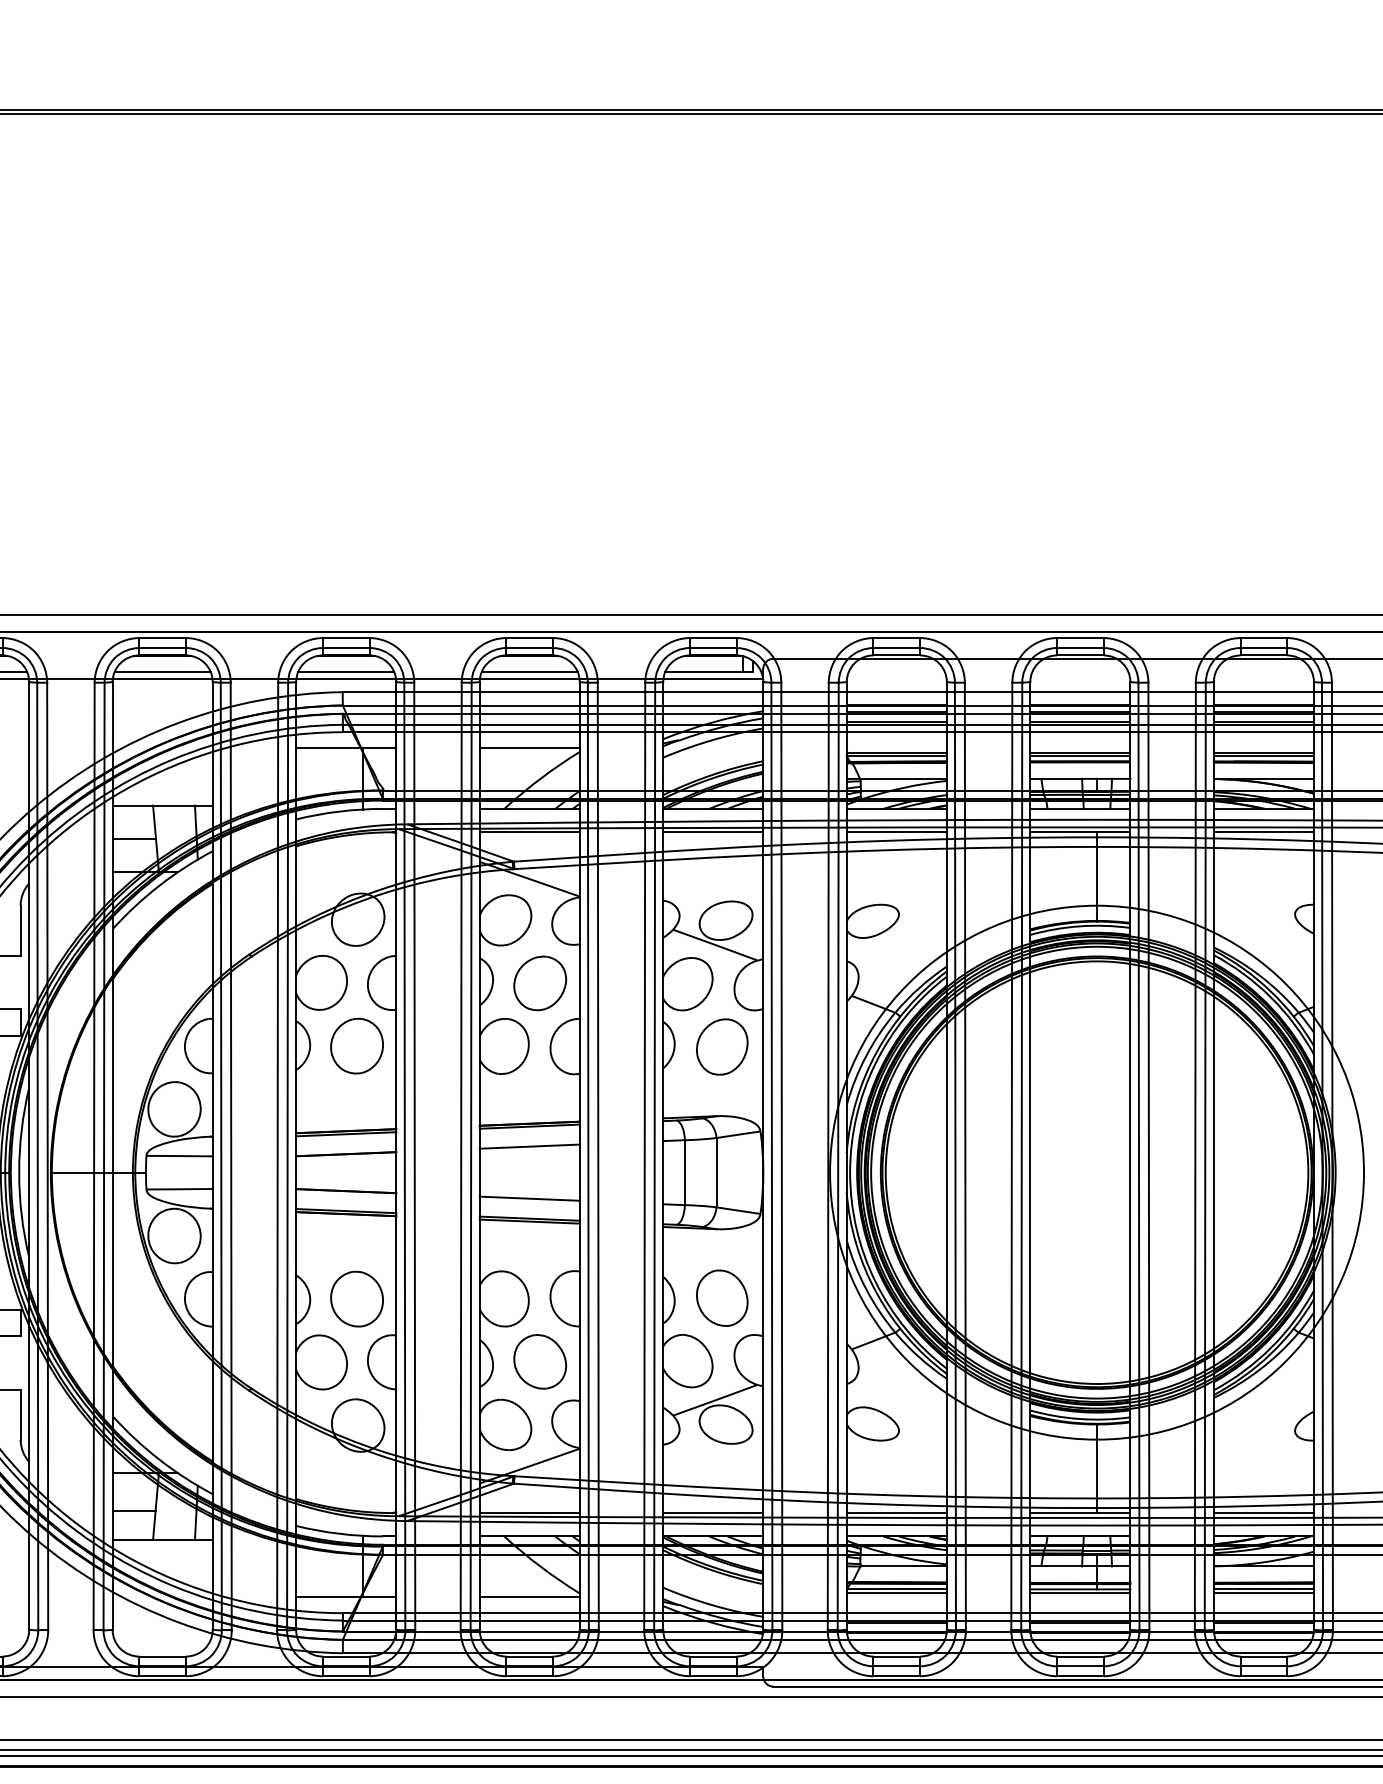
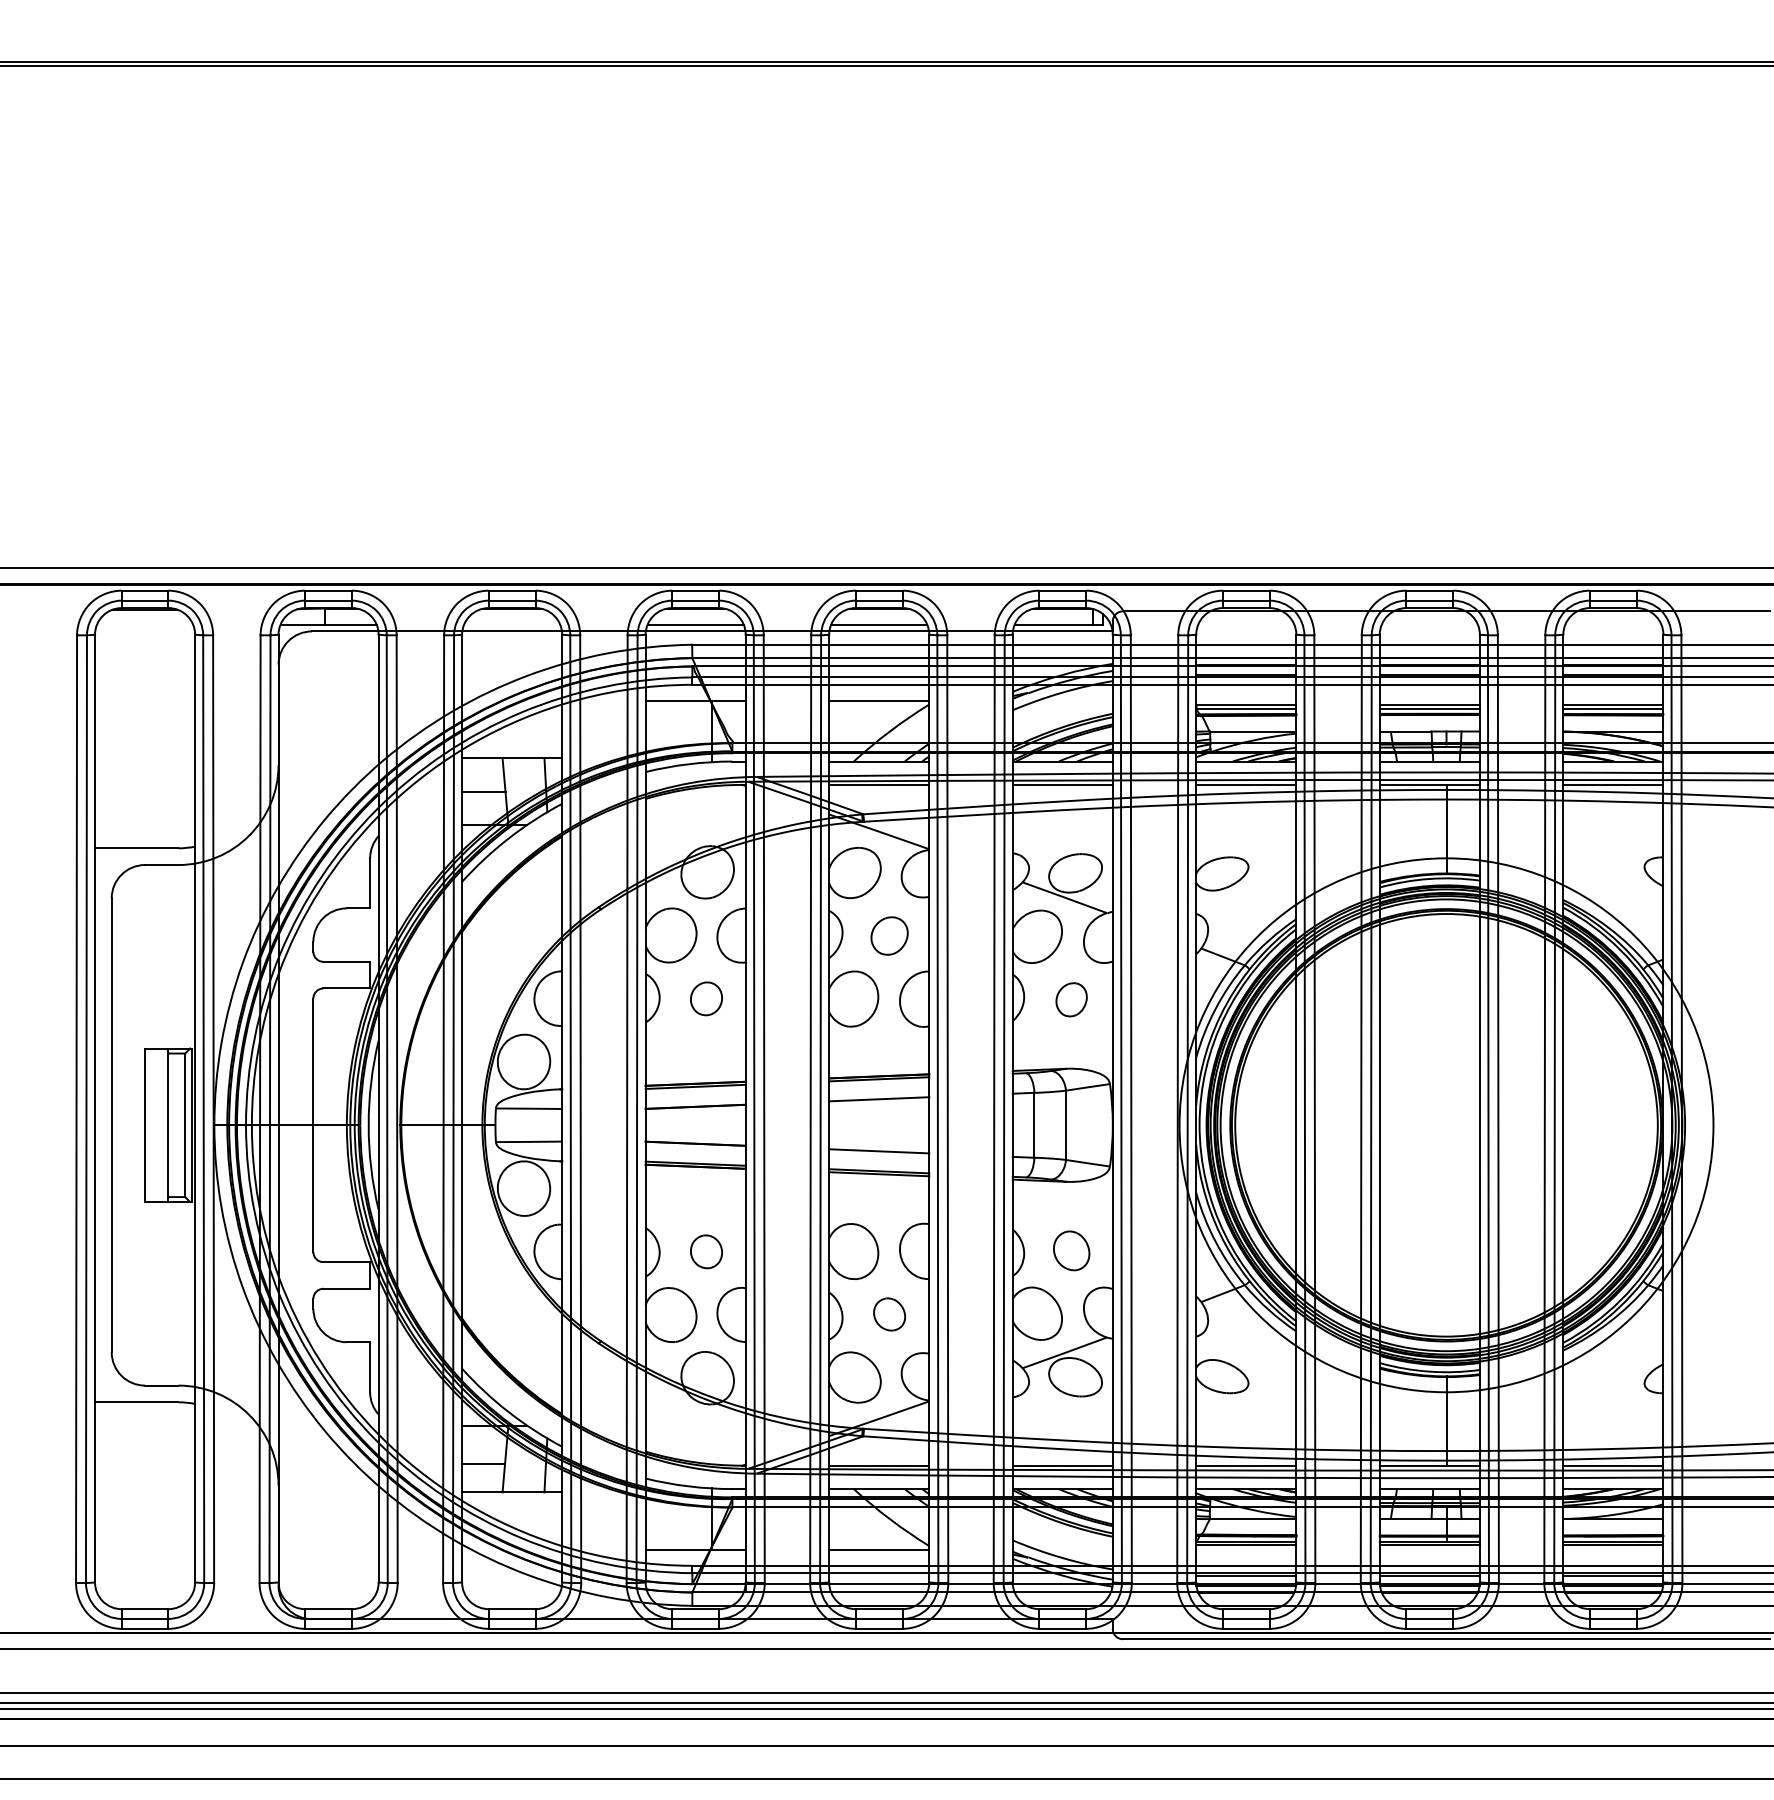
line: (163, 671) -> (512, 624), removed
part: (540, 982) -> (889, 935), size x0.7
part: (357, 1045) -> (706, 998), size x0.6
part: (722, 1046) -> (1071, 999), size x0.6
part: (722, 1297) -> (1071, 1250), size x0.7
part: (357, 1298) -> (706, 1251), size x0.6
part: (540, 1361) -> (889, 1314), size x0.6

